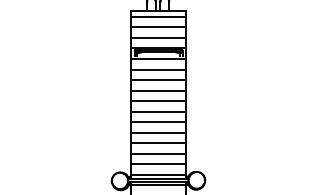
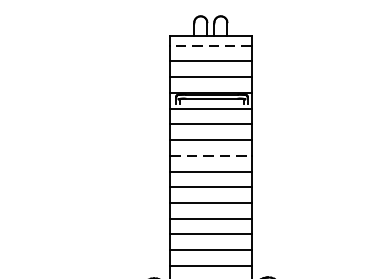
line: (157, 16) -> (210, 45), solid -> dashed
line: (158, 90) -> (211, 155), solid -> dashed

